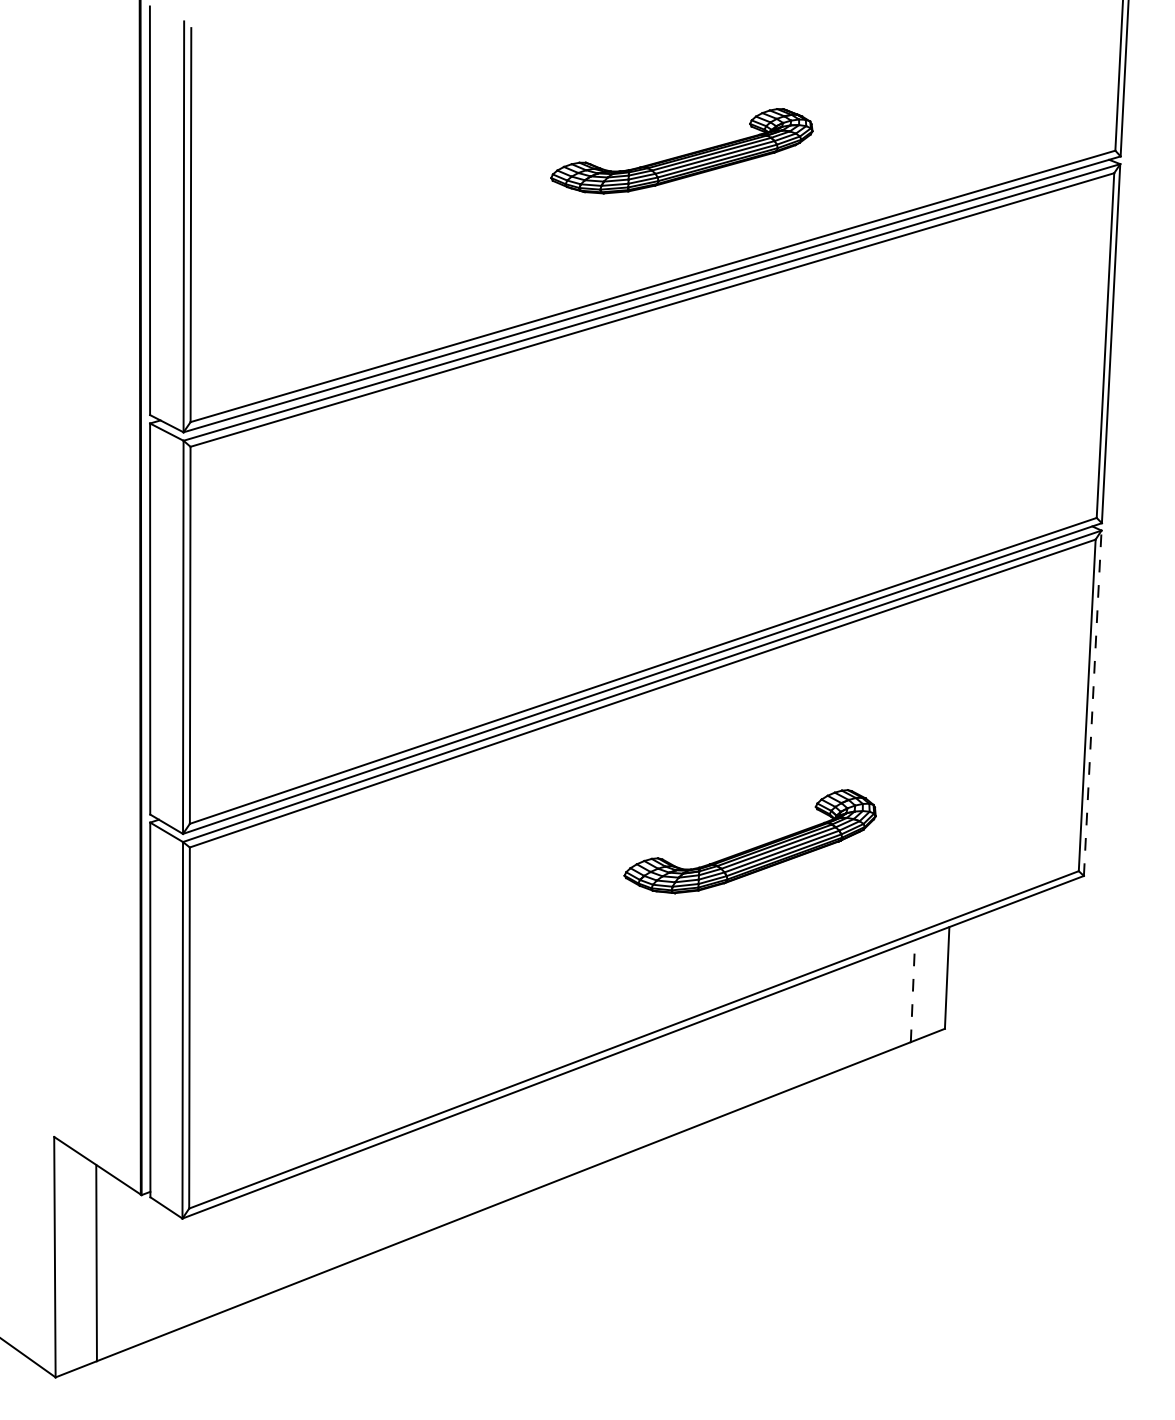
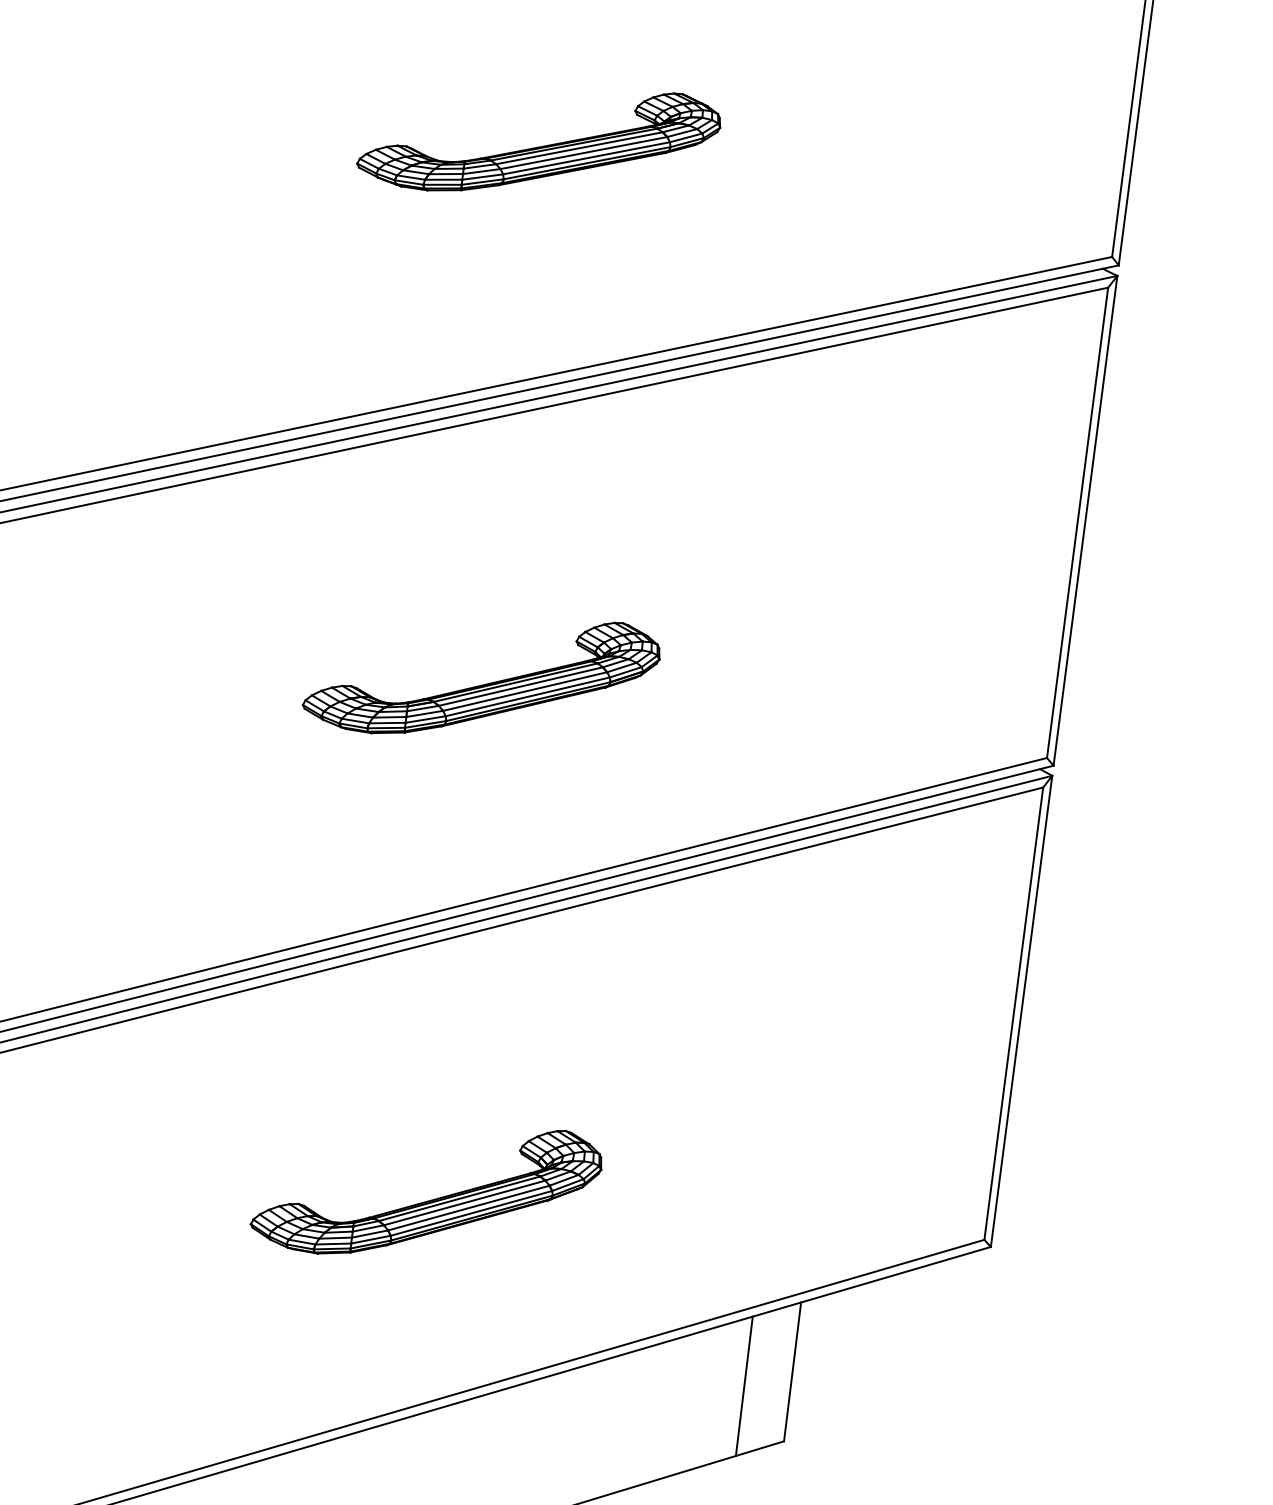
part: (681, 151) -> (538, 141), moved
part: (681, 491) -> (481, 677), added
line: (1092, 703) -> (1021, 1011), dashed -> solid
part: (750, 848) -> (426, 1200), moved
line: (913, 990) -> (745, 1385), dashed -> solid

